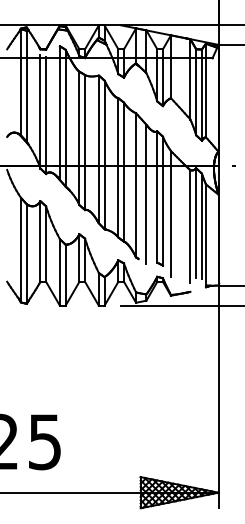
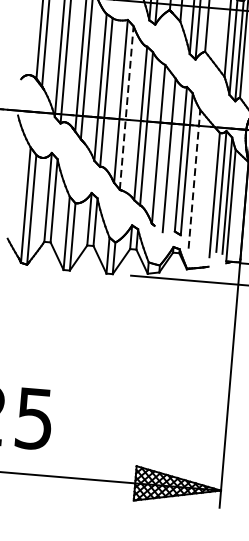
line: (104, 154) -> (126, 107), solid -> dashed
line: (171, 214) -> (194, 179), solid -> dashed

